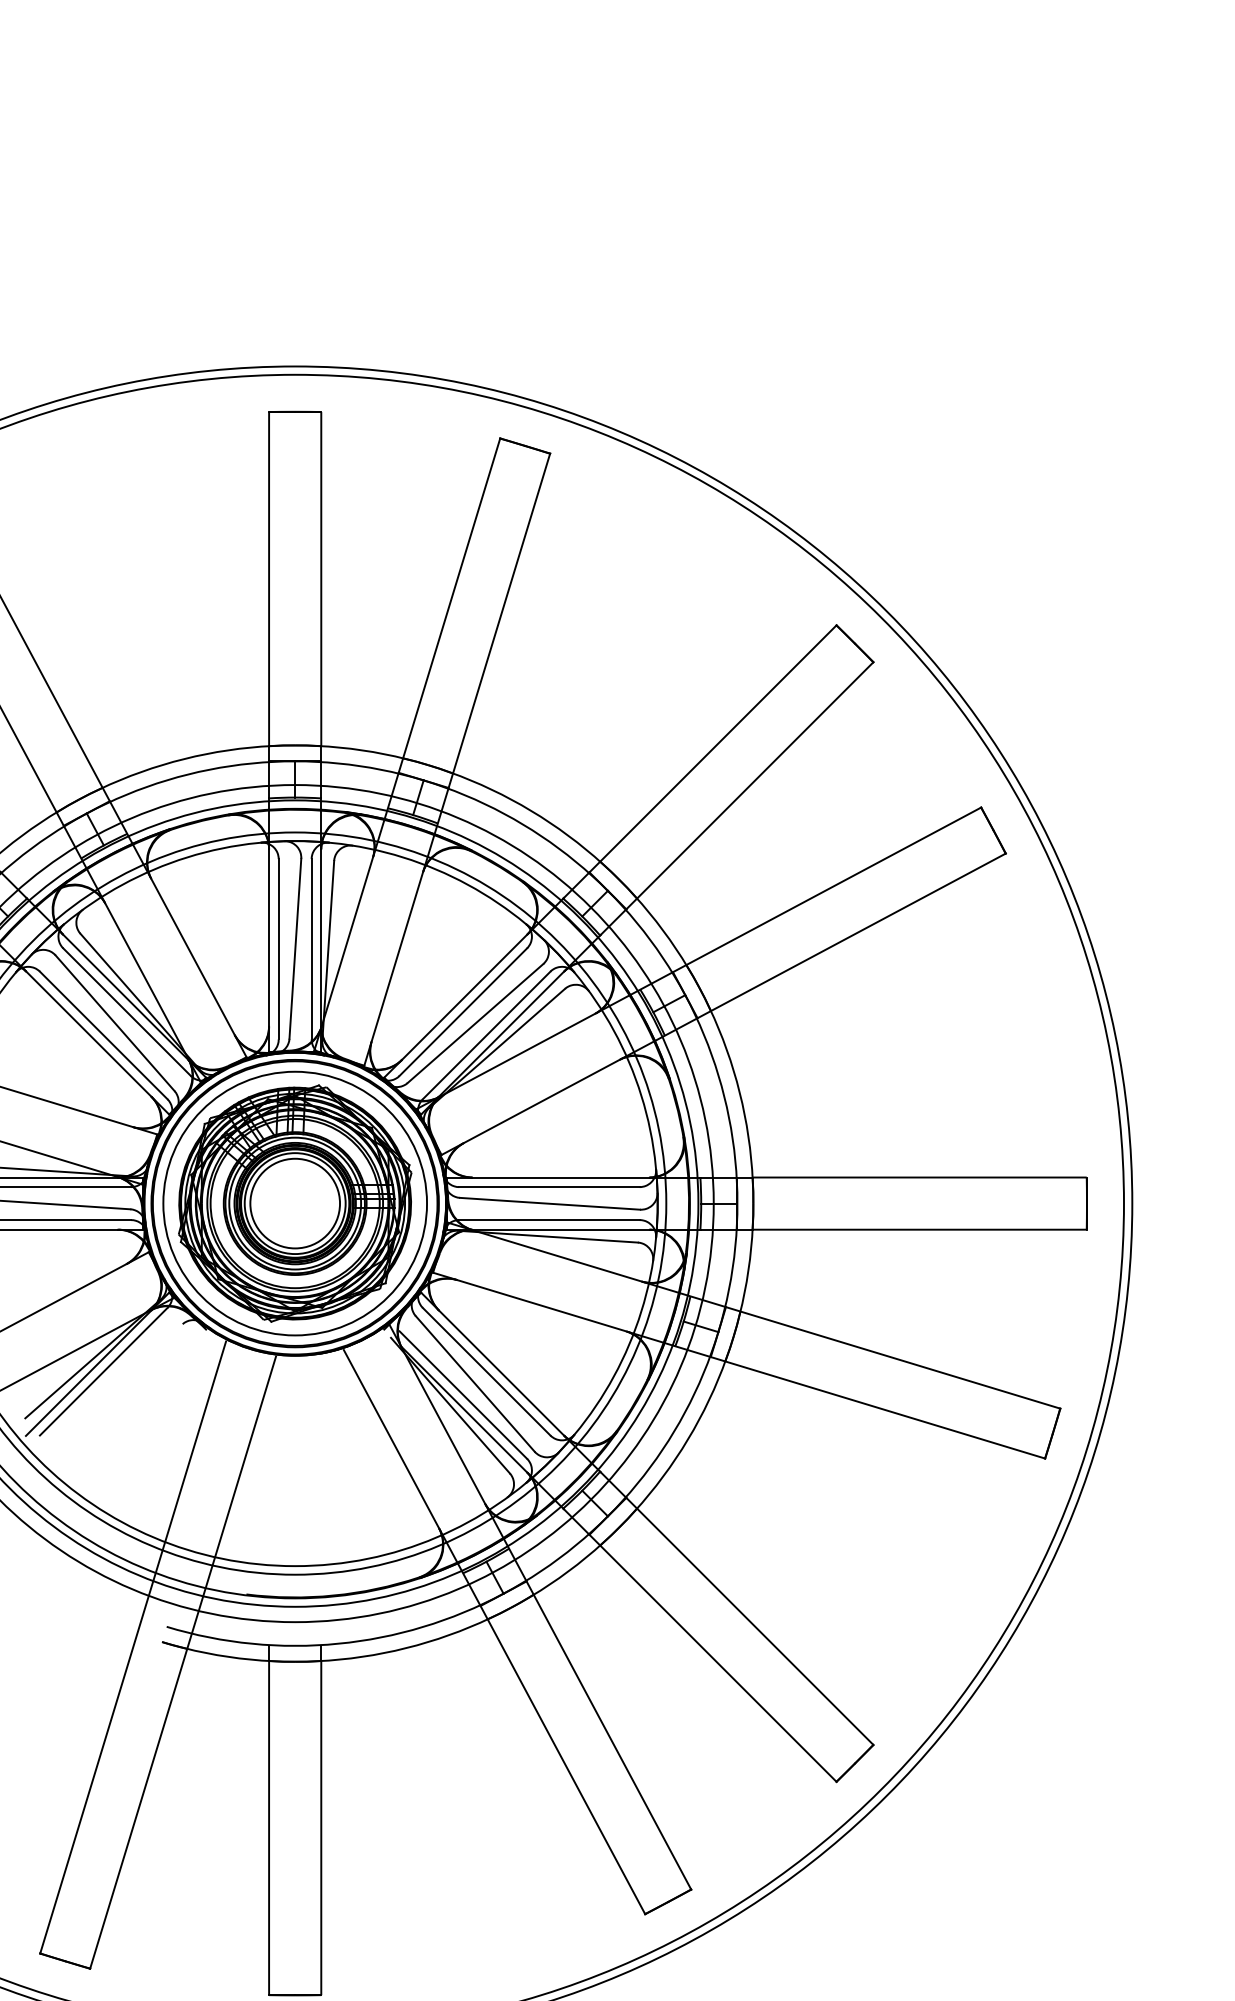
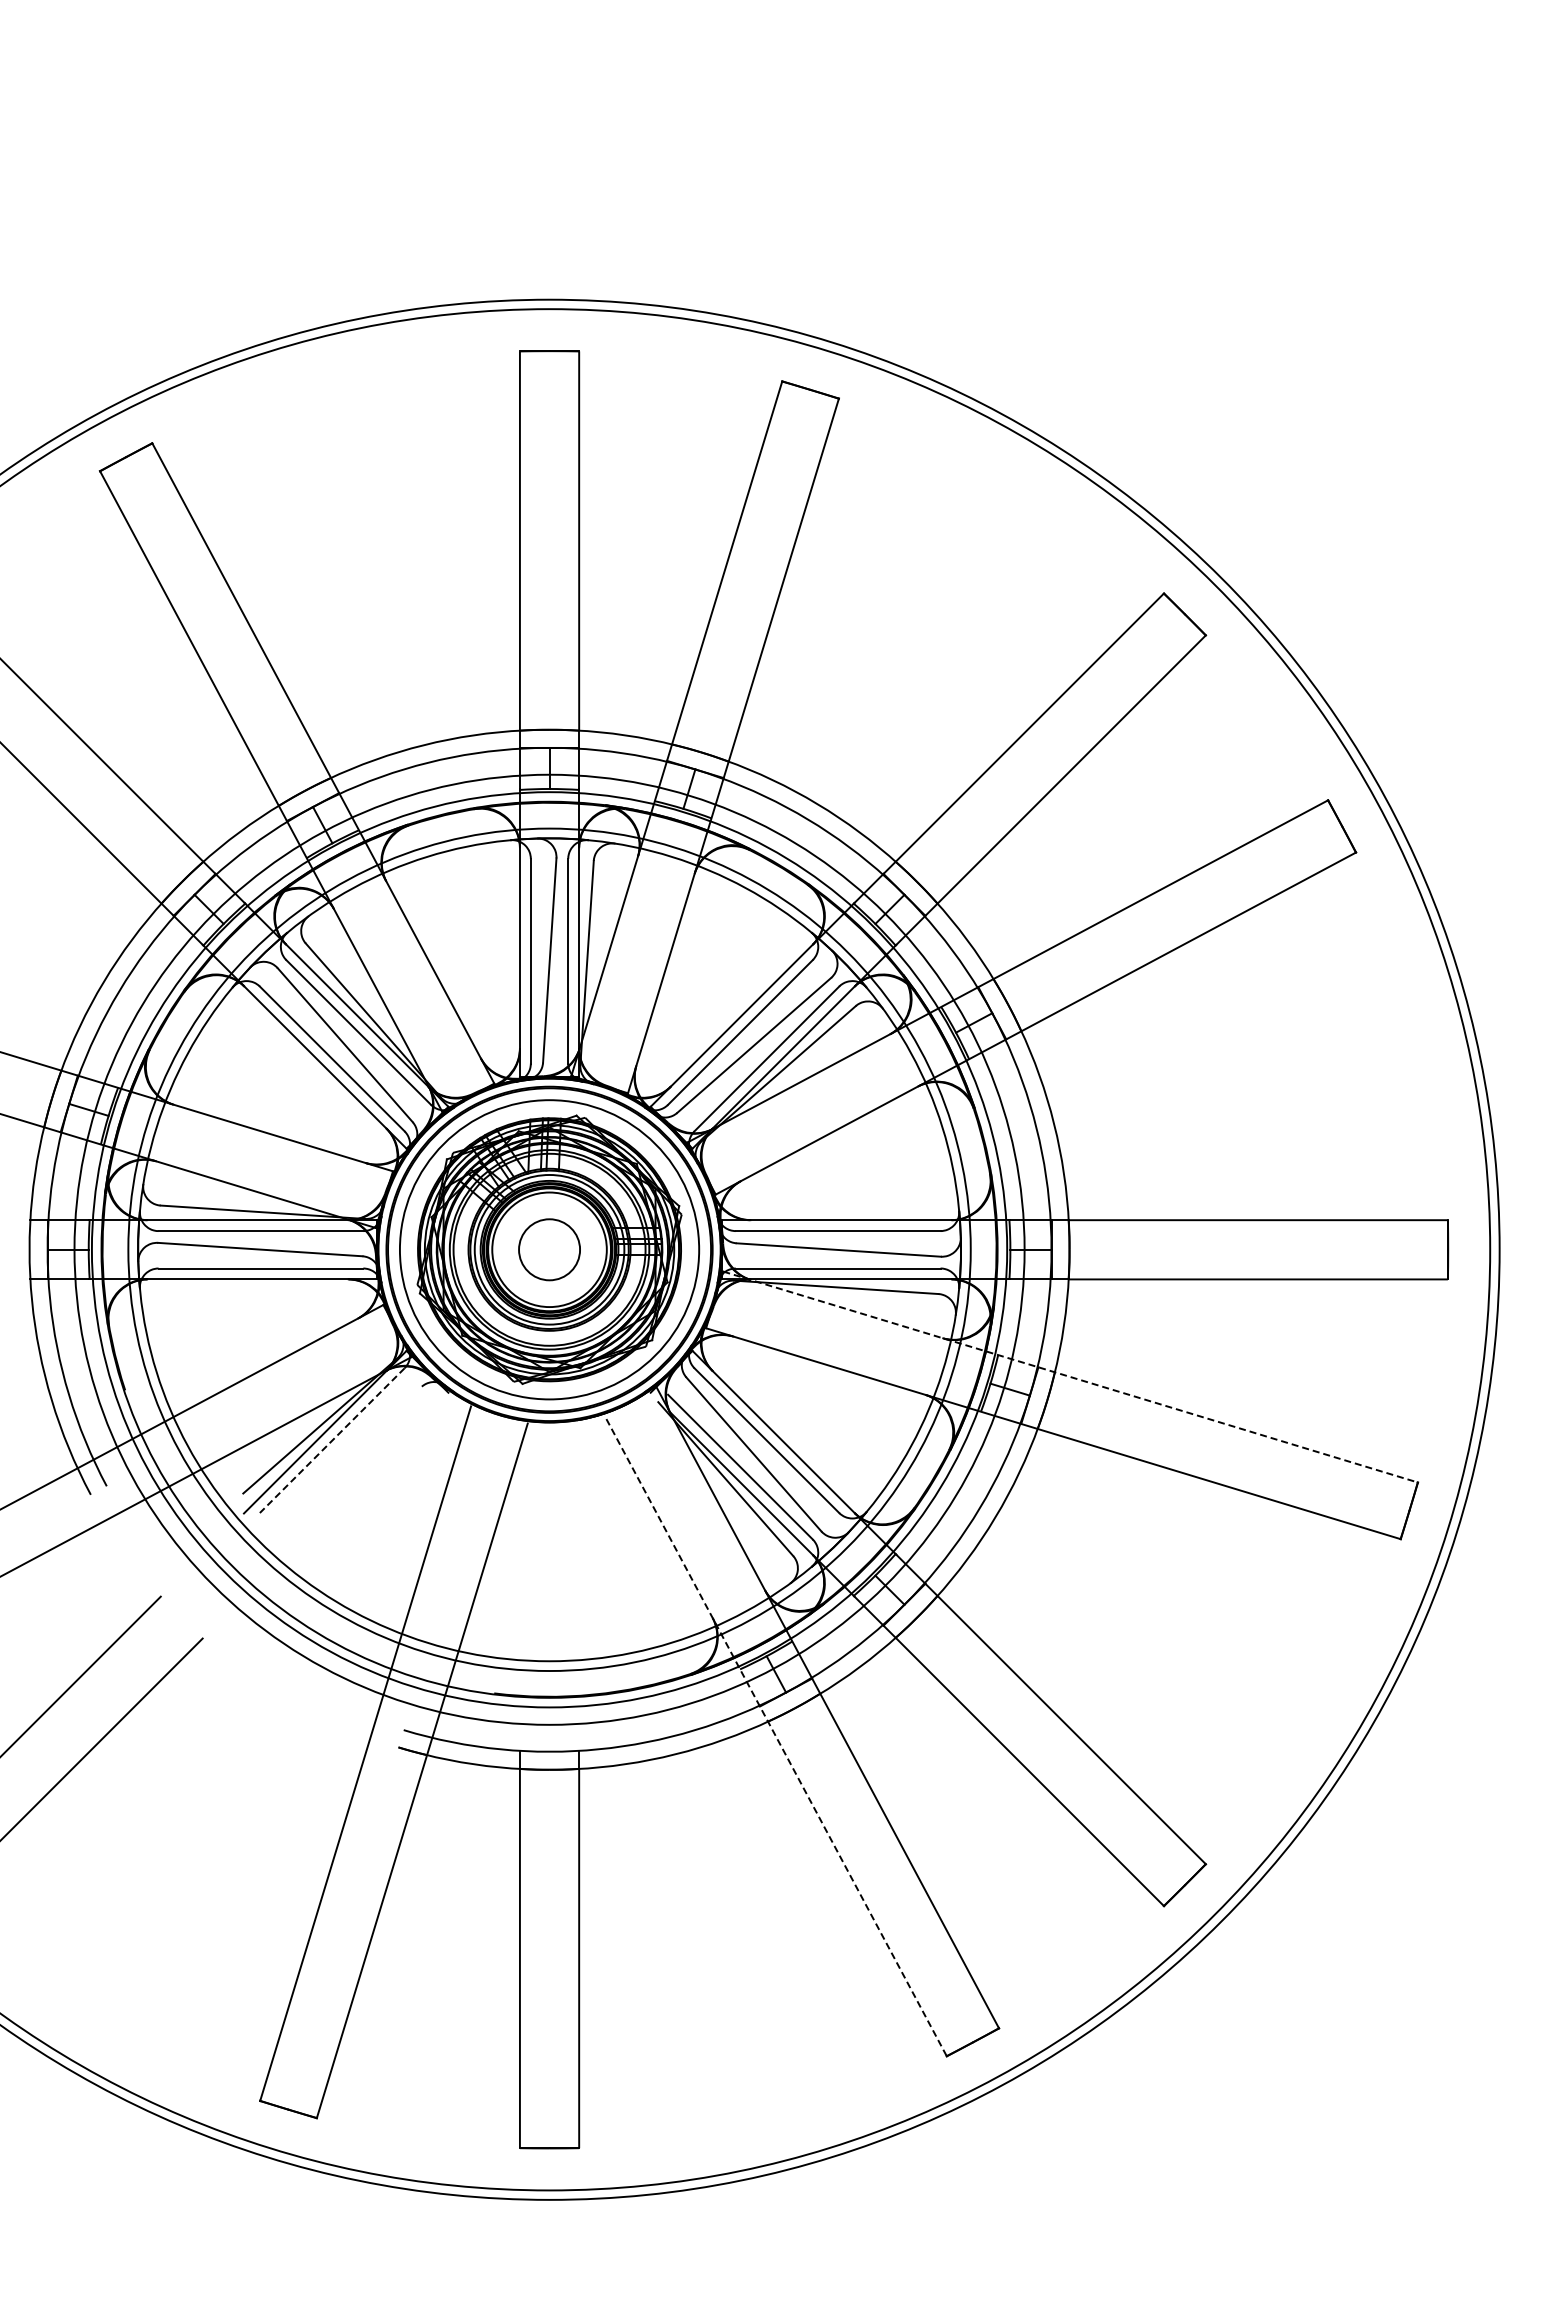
circle: (295, 1203) -> (549, 1249), size x0.6
line: (754, 1316) -> (1070, 1377), solid -> dashed
line: (103, 1372) -> (331, 1441), solid -> dashed
line: (494, 1631) -> (775, 1735), solid -> dashed

